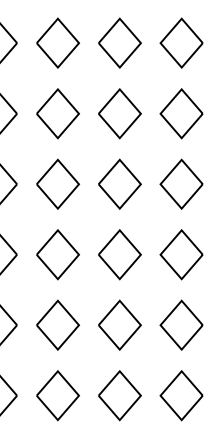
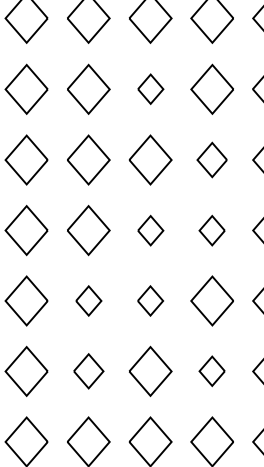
part: (119, 42) -> (150, 88), size x0.6
part: (180, 113) -> (211, 159), size x0.7
part: (119, 184) -> (150, 230), size x0.6
part: (180, 184) -> (211, 230), size x0.6
part: (57, 254) -> (88, 300), size x0.6
part: (119, 254) -> (150, 300), size x0.6
part: (57, 324) -> (88, 370), size x0.7
part: (180, 324) -> (211, 370), size x0.6

